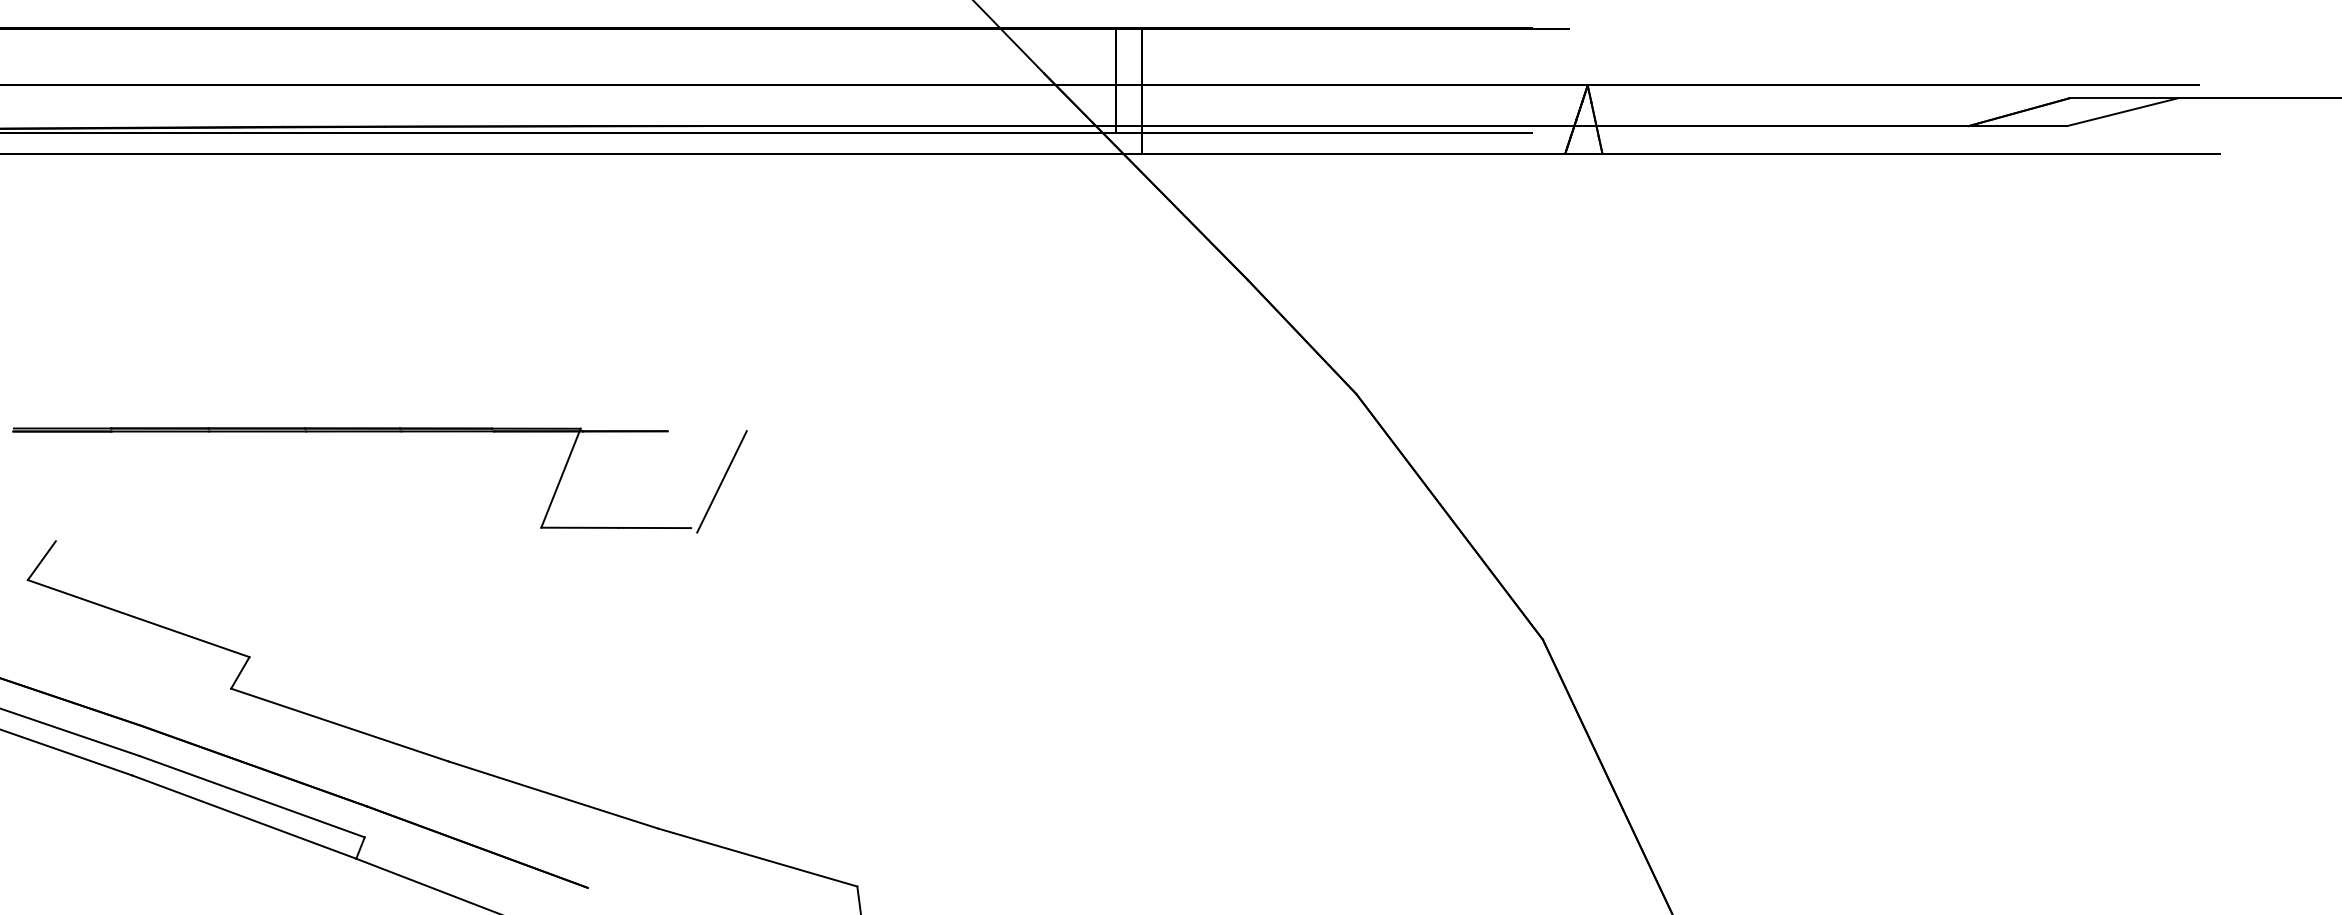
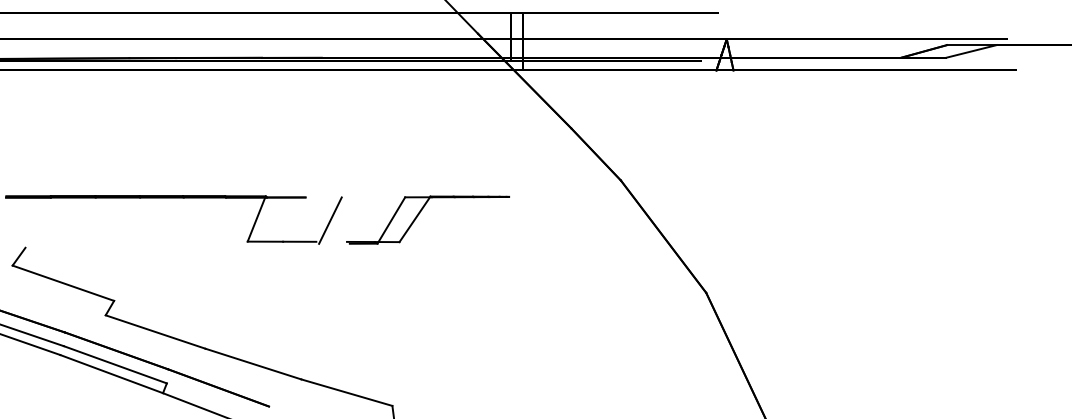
part: (918, 466) -> (420, 213), added

